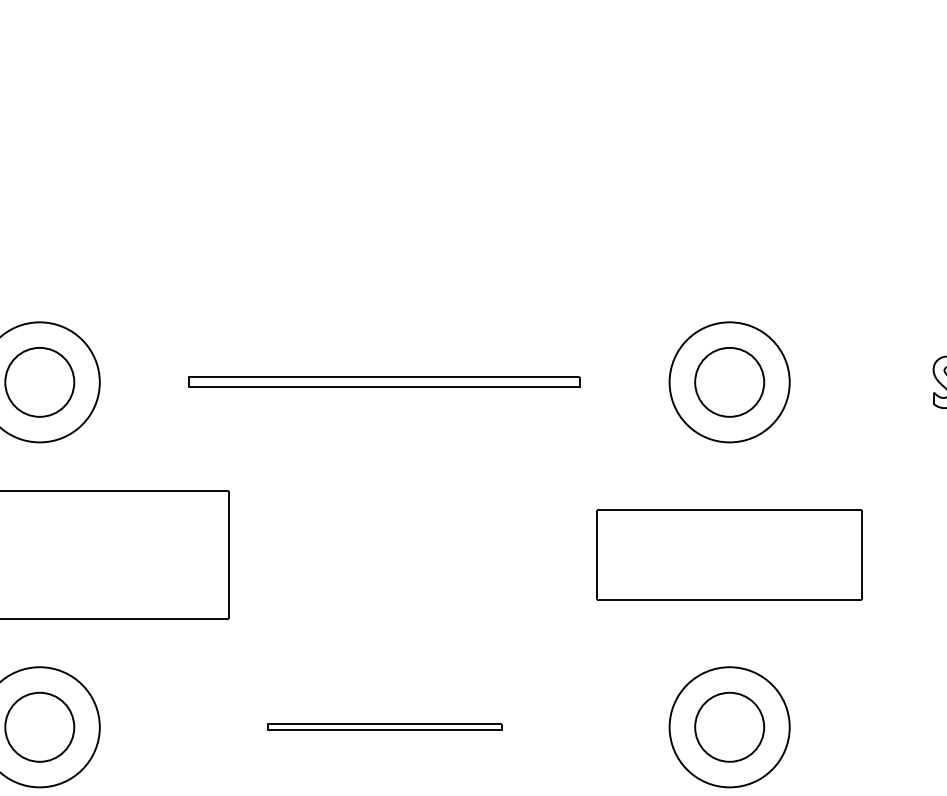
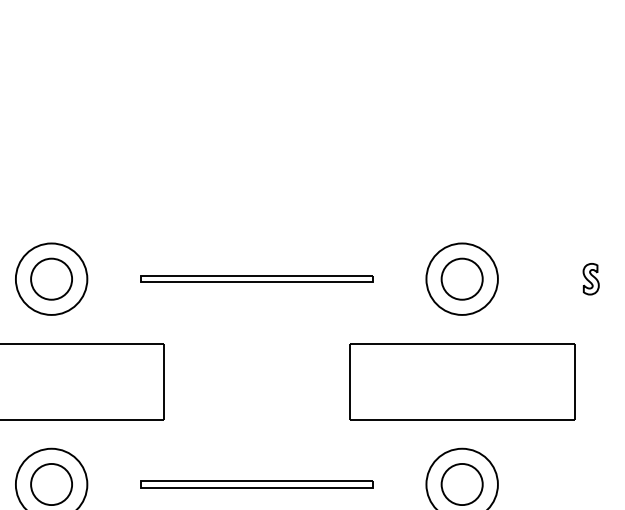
part: (730, 554) -> (462, 381), size x1.43
part: (384, 727) -> (256, 484), size x1.67

